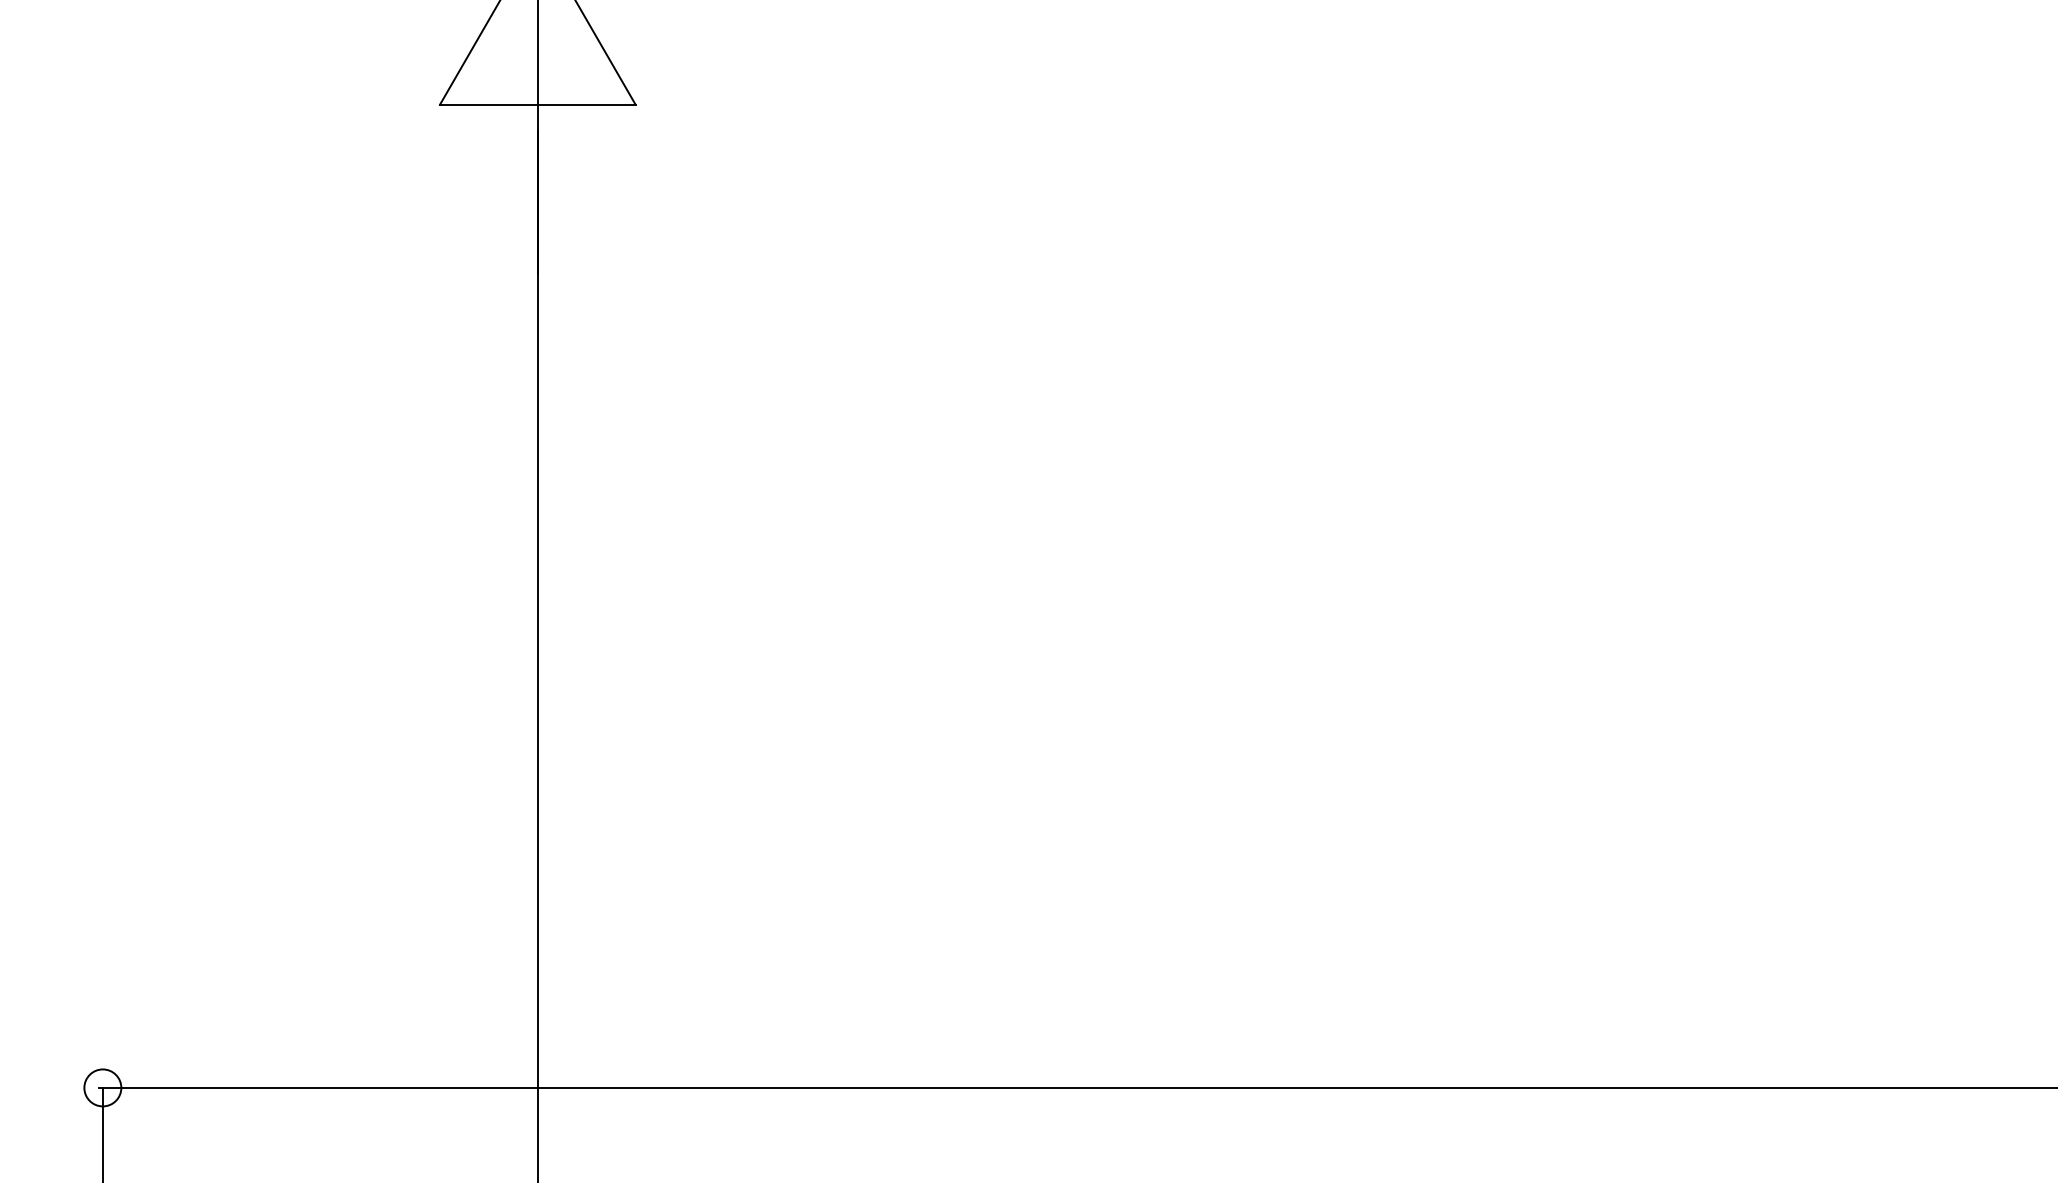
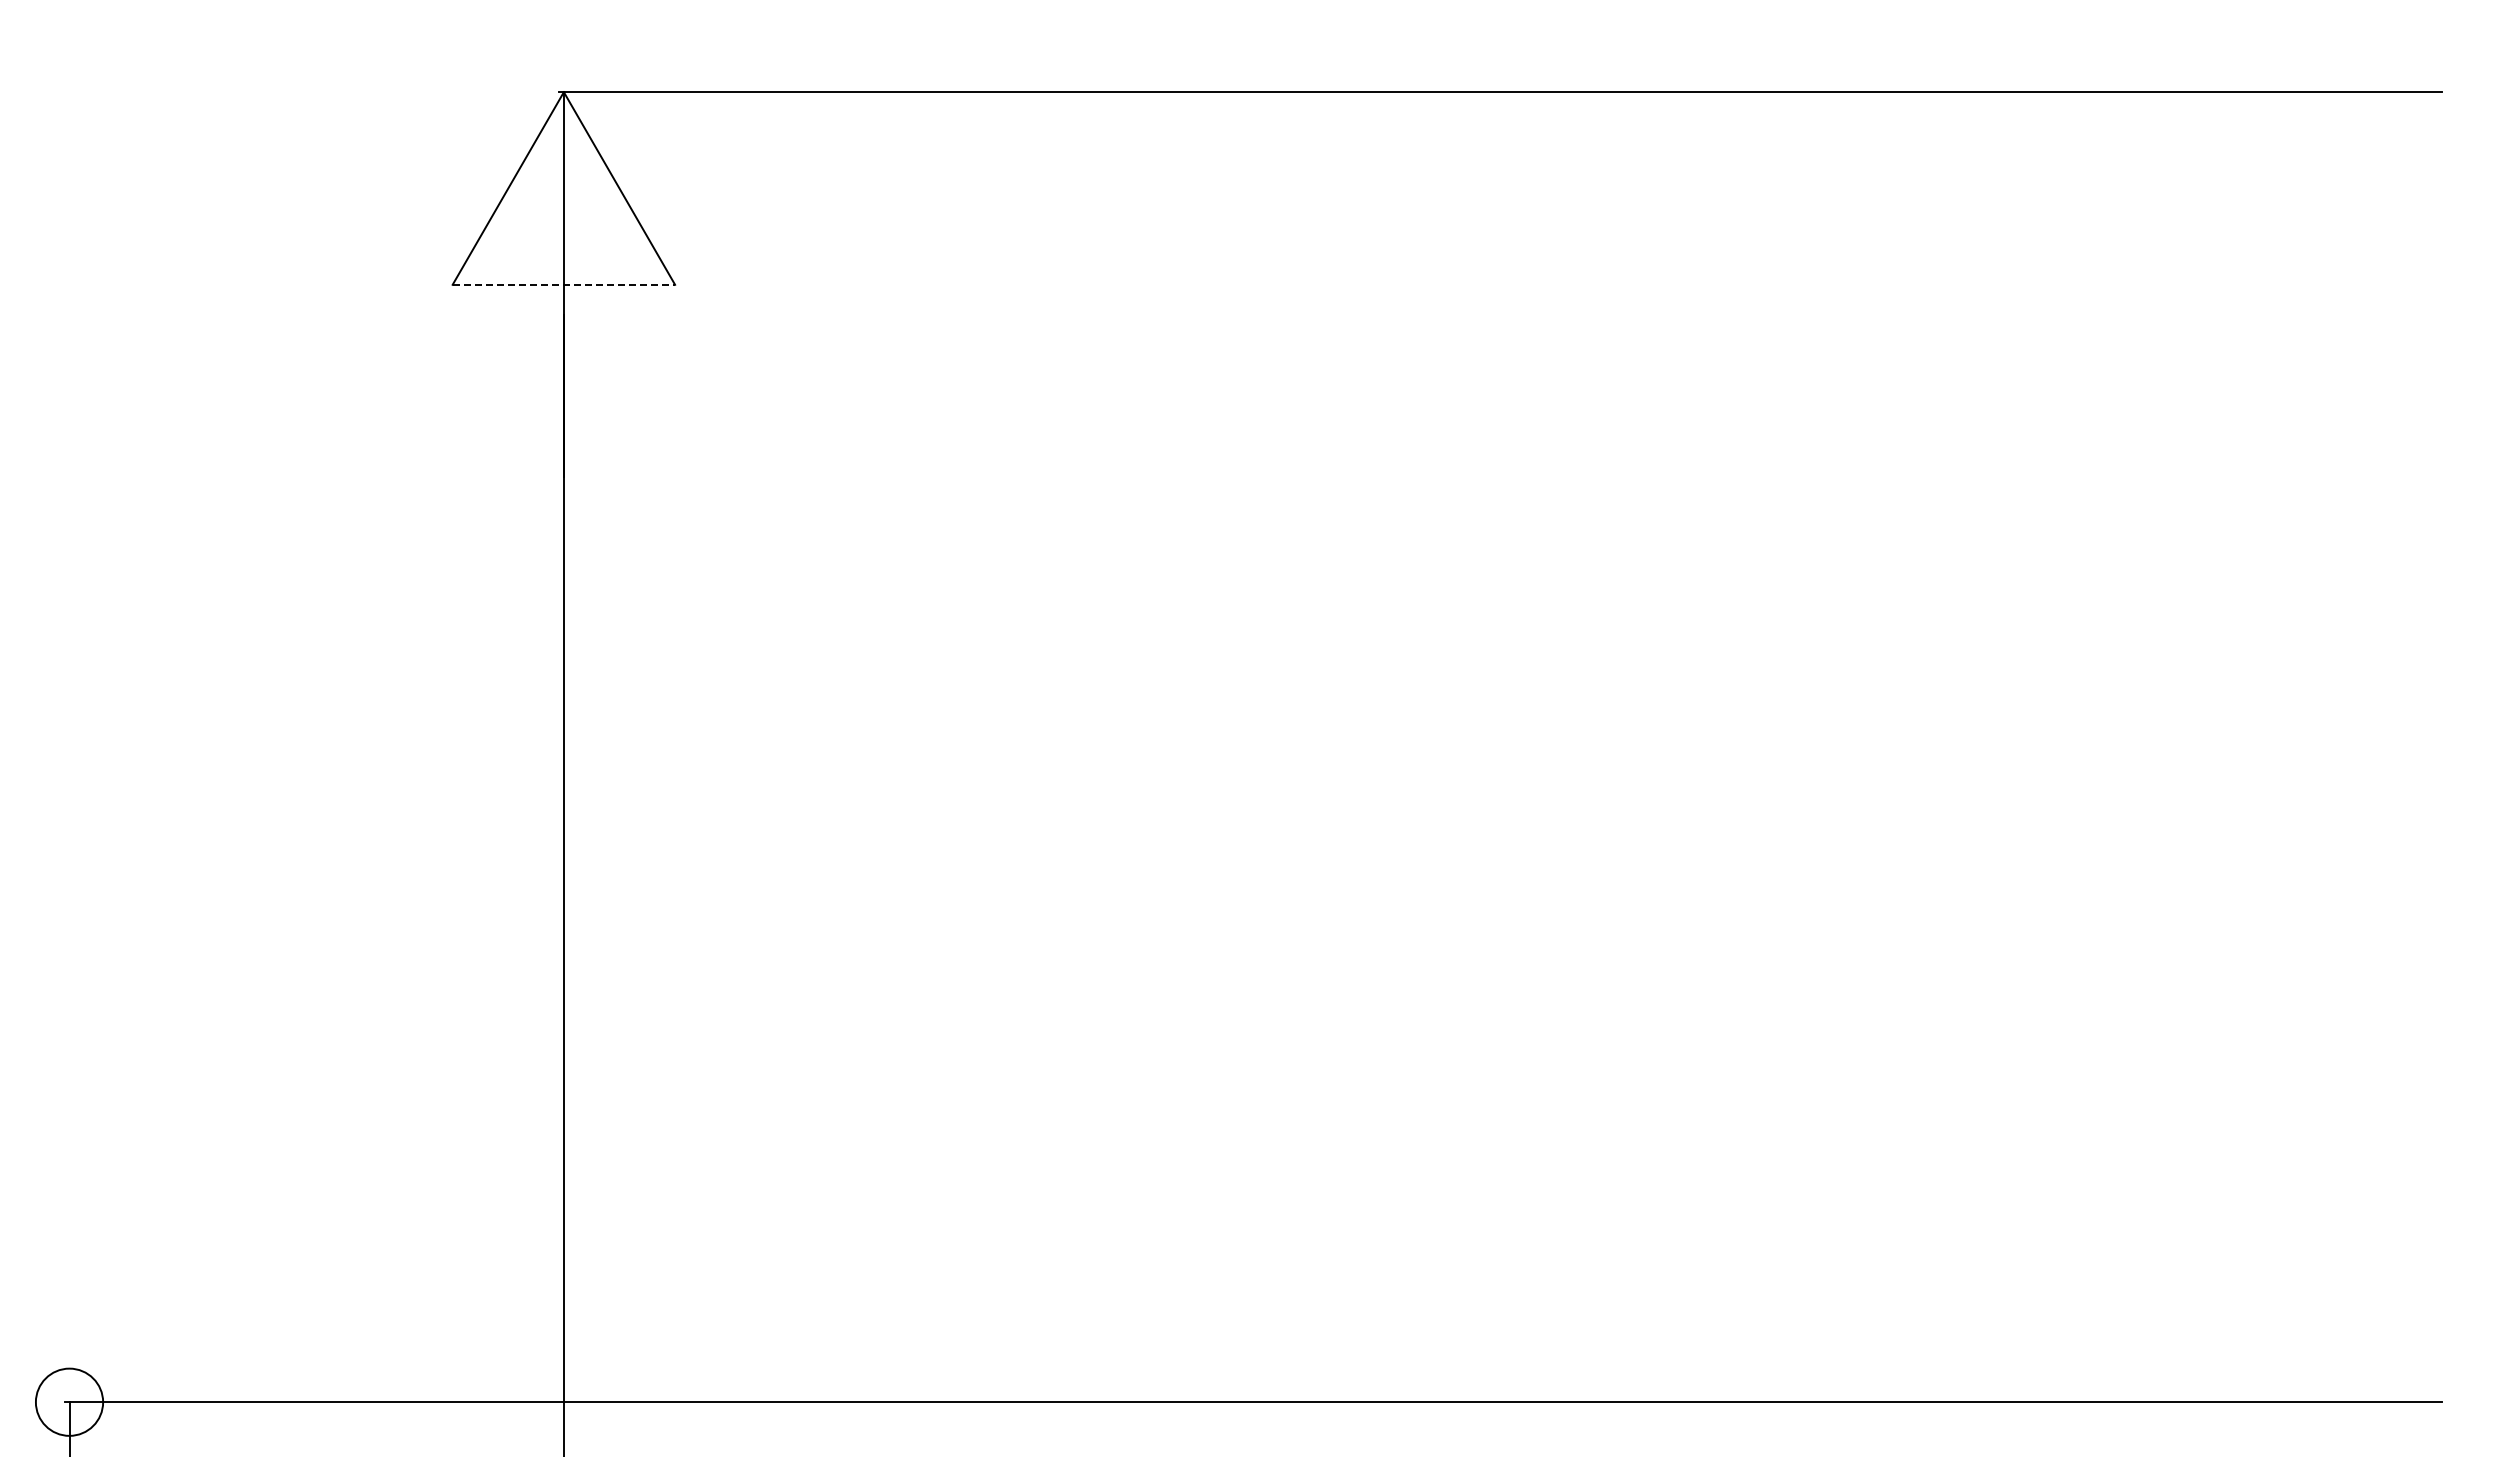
line: (538, 104) -> (564, 284), solid -> dashed
circle: (102, 1088) -> (69, 1402), size x1.6

